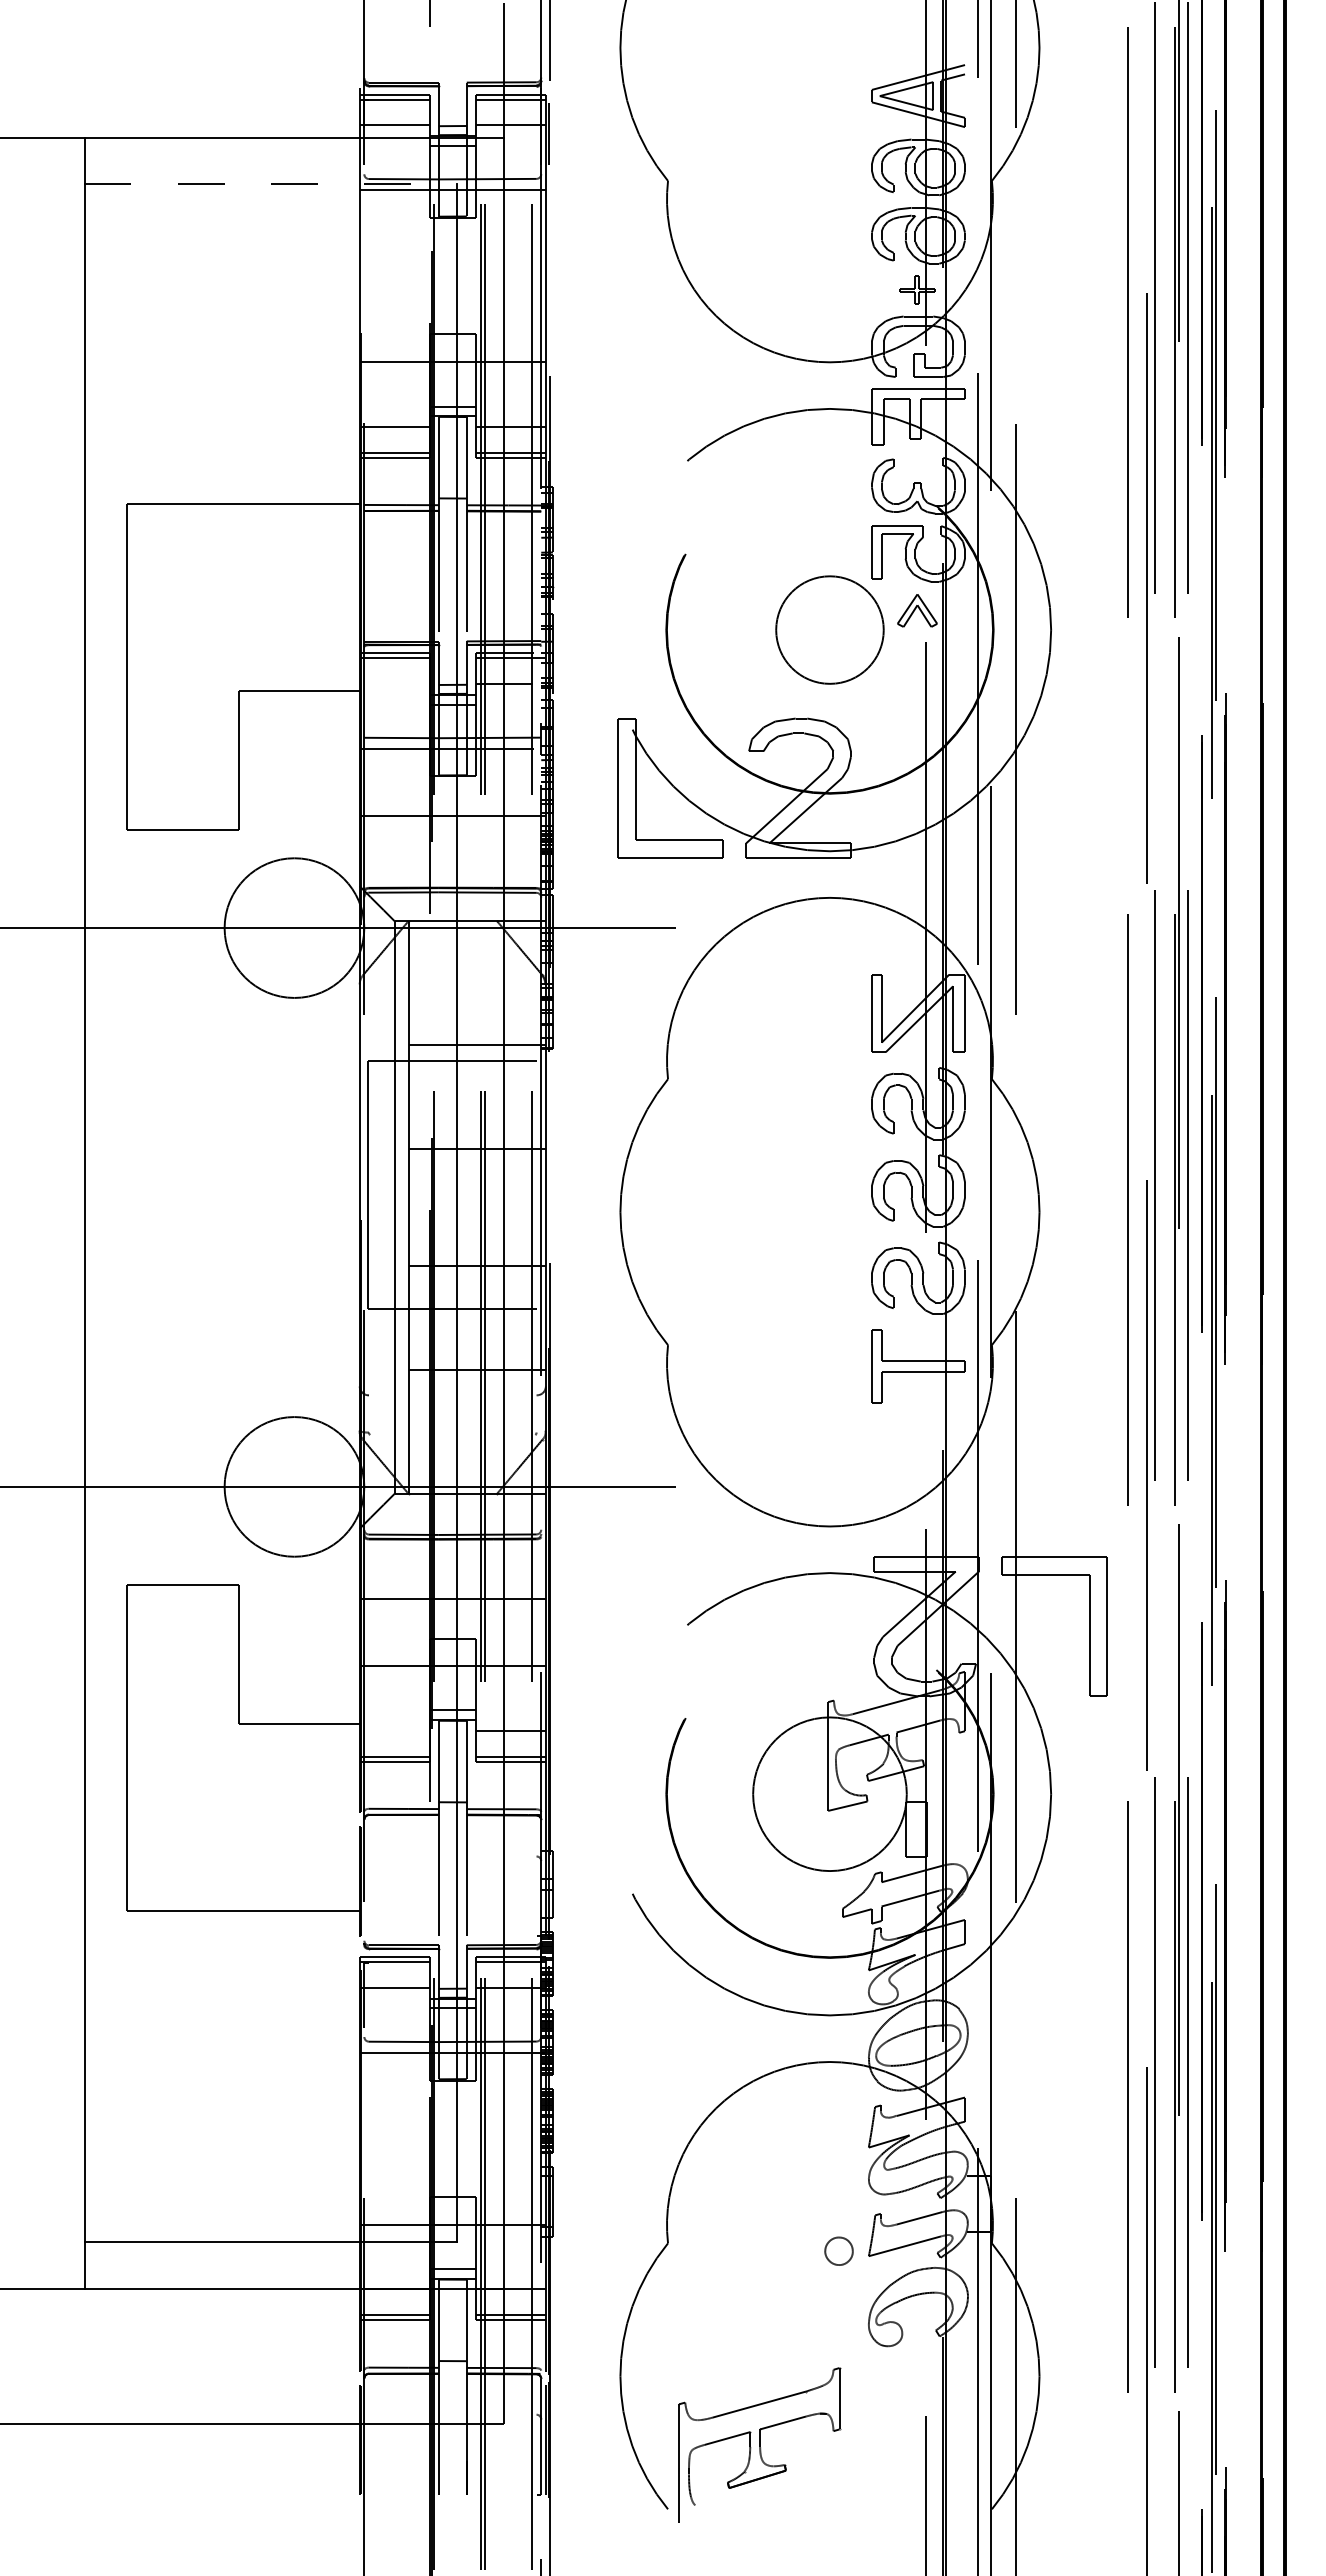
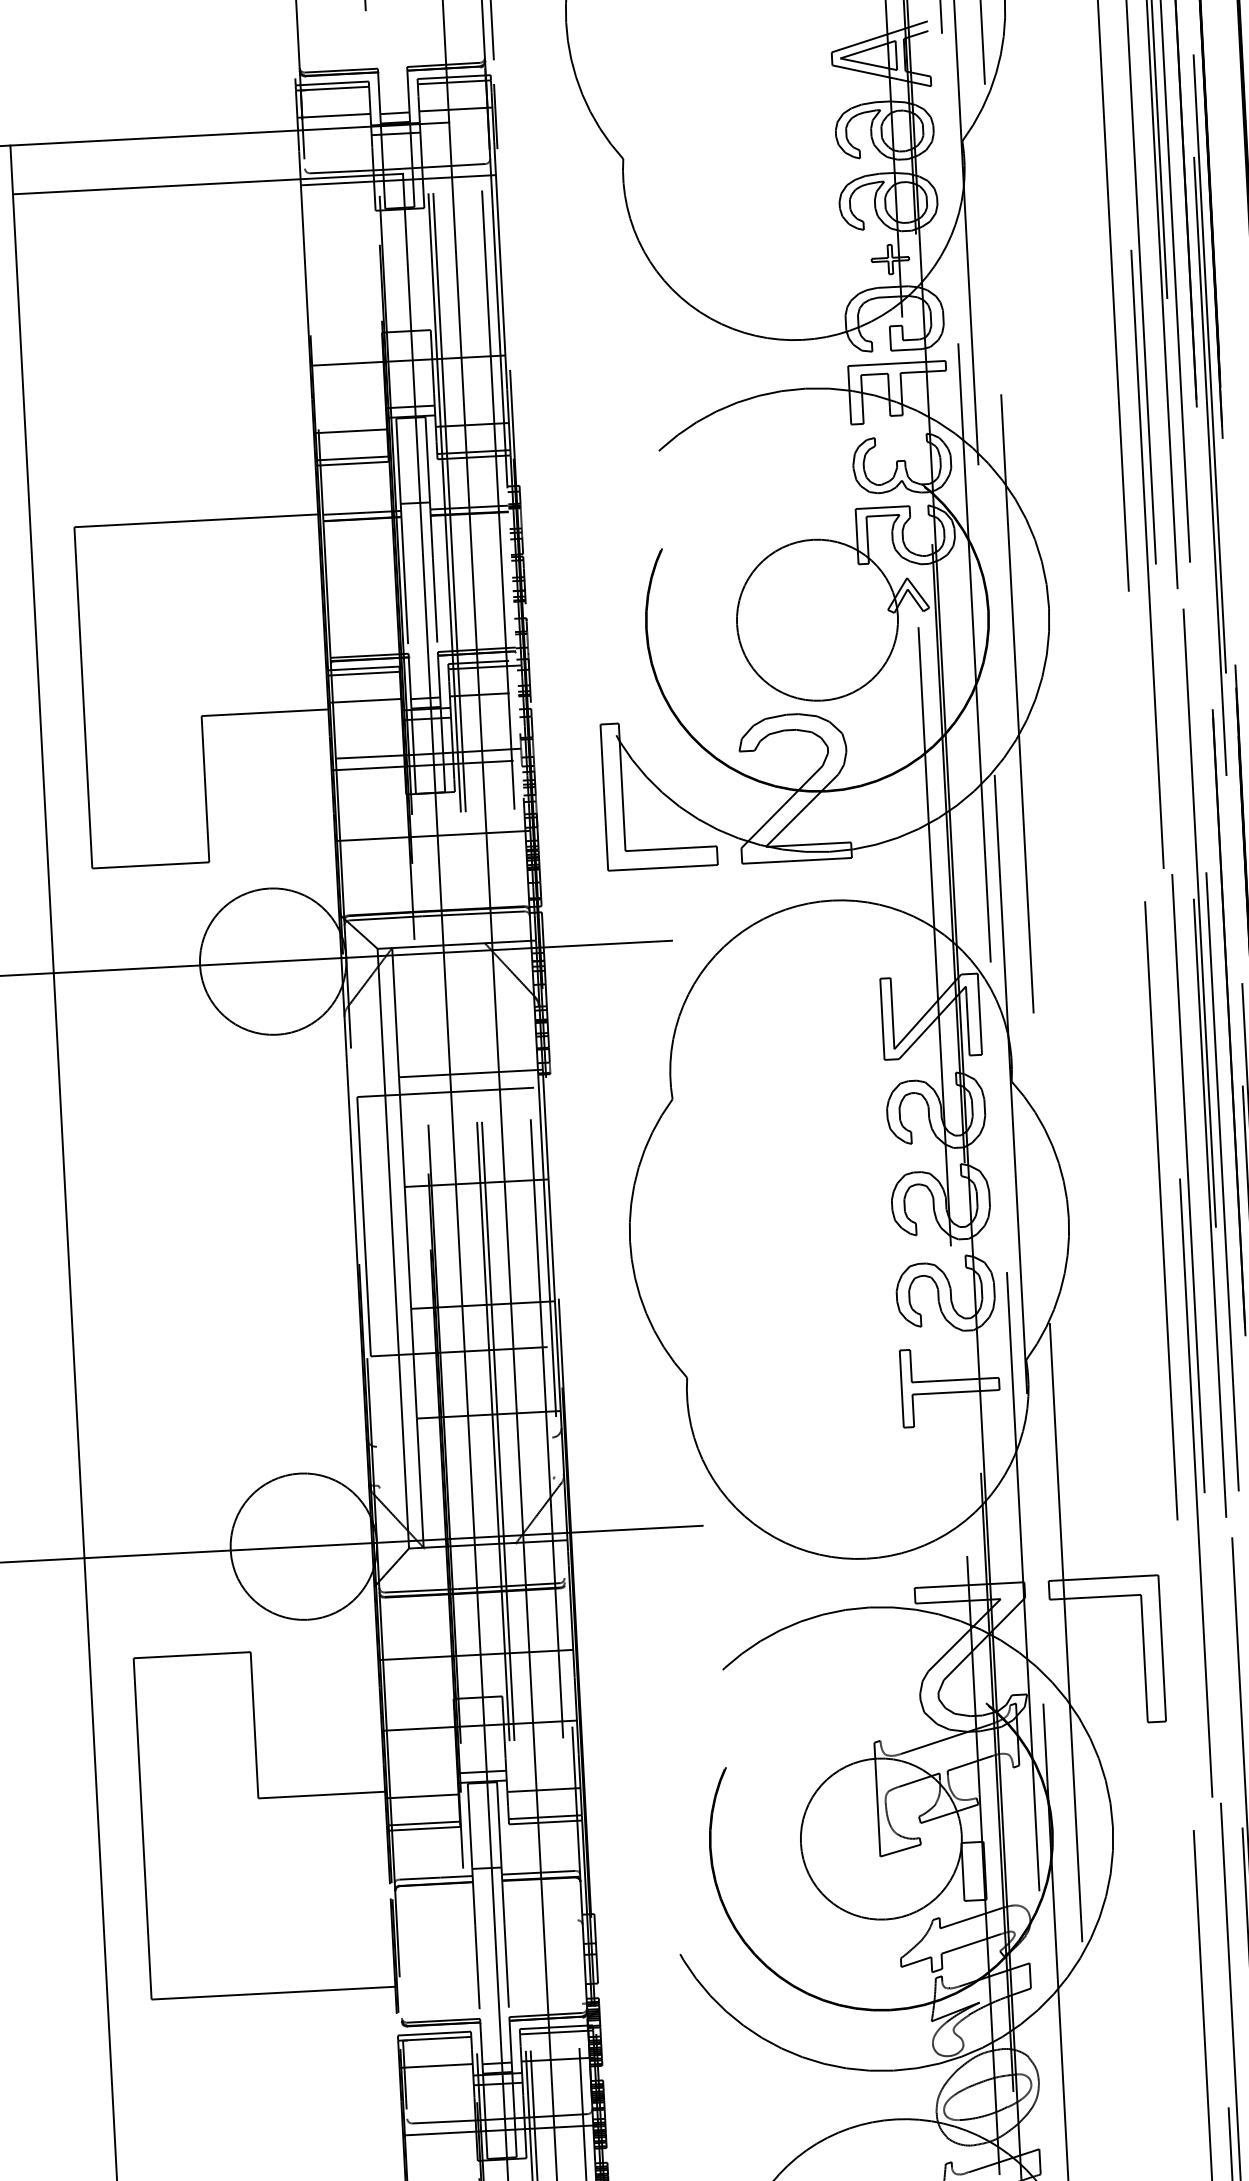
line: (271, 184) -> (208, 184), dashed -> solid
circle: (829, 629) -> (816, 619), size x1.43
line: (394, 684) -> (364, 701), added
line: (394, 1730) -> (421, 1796), added

